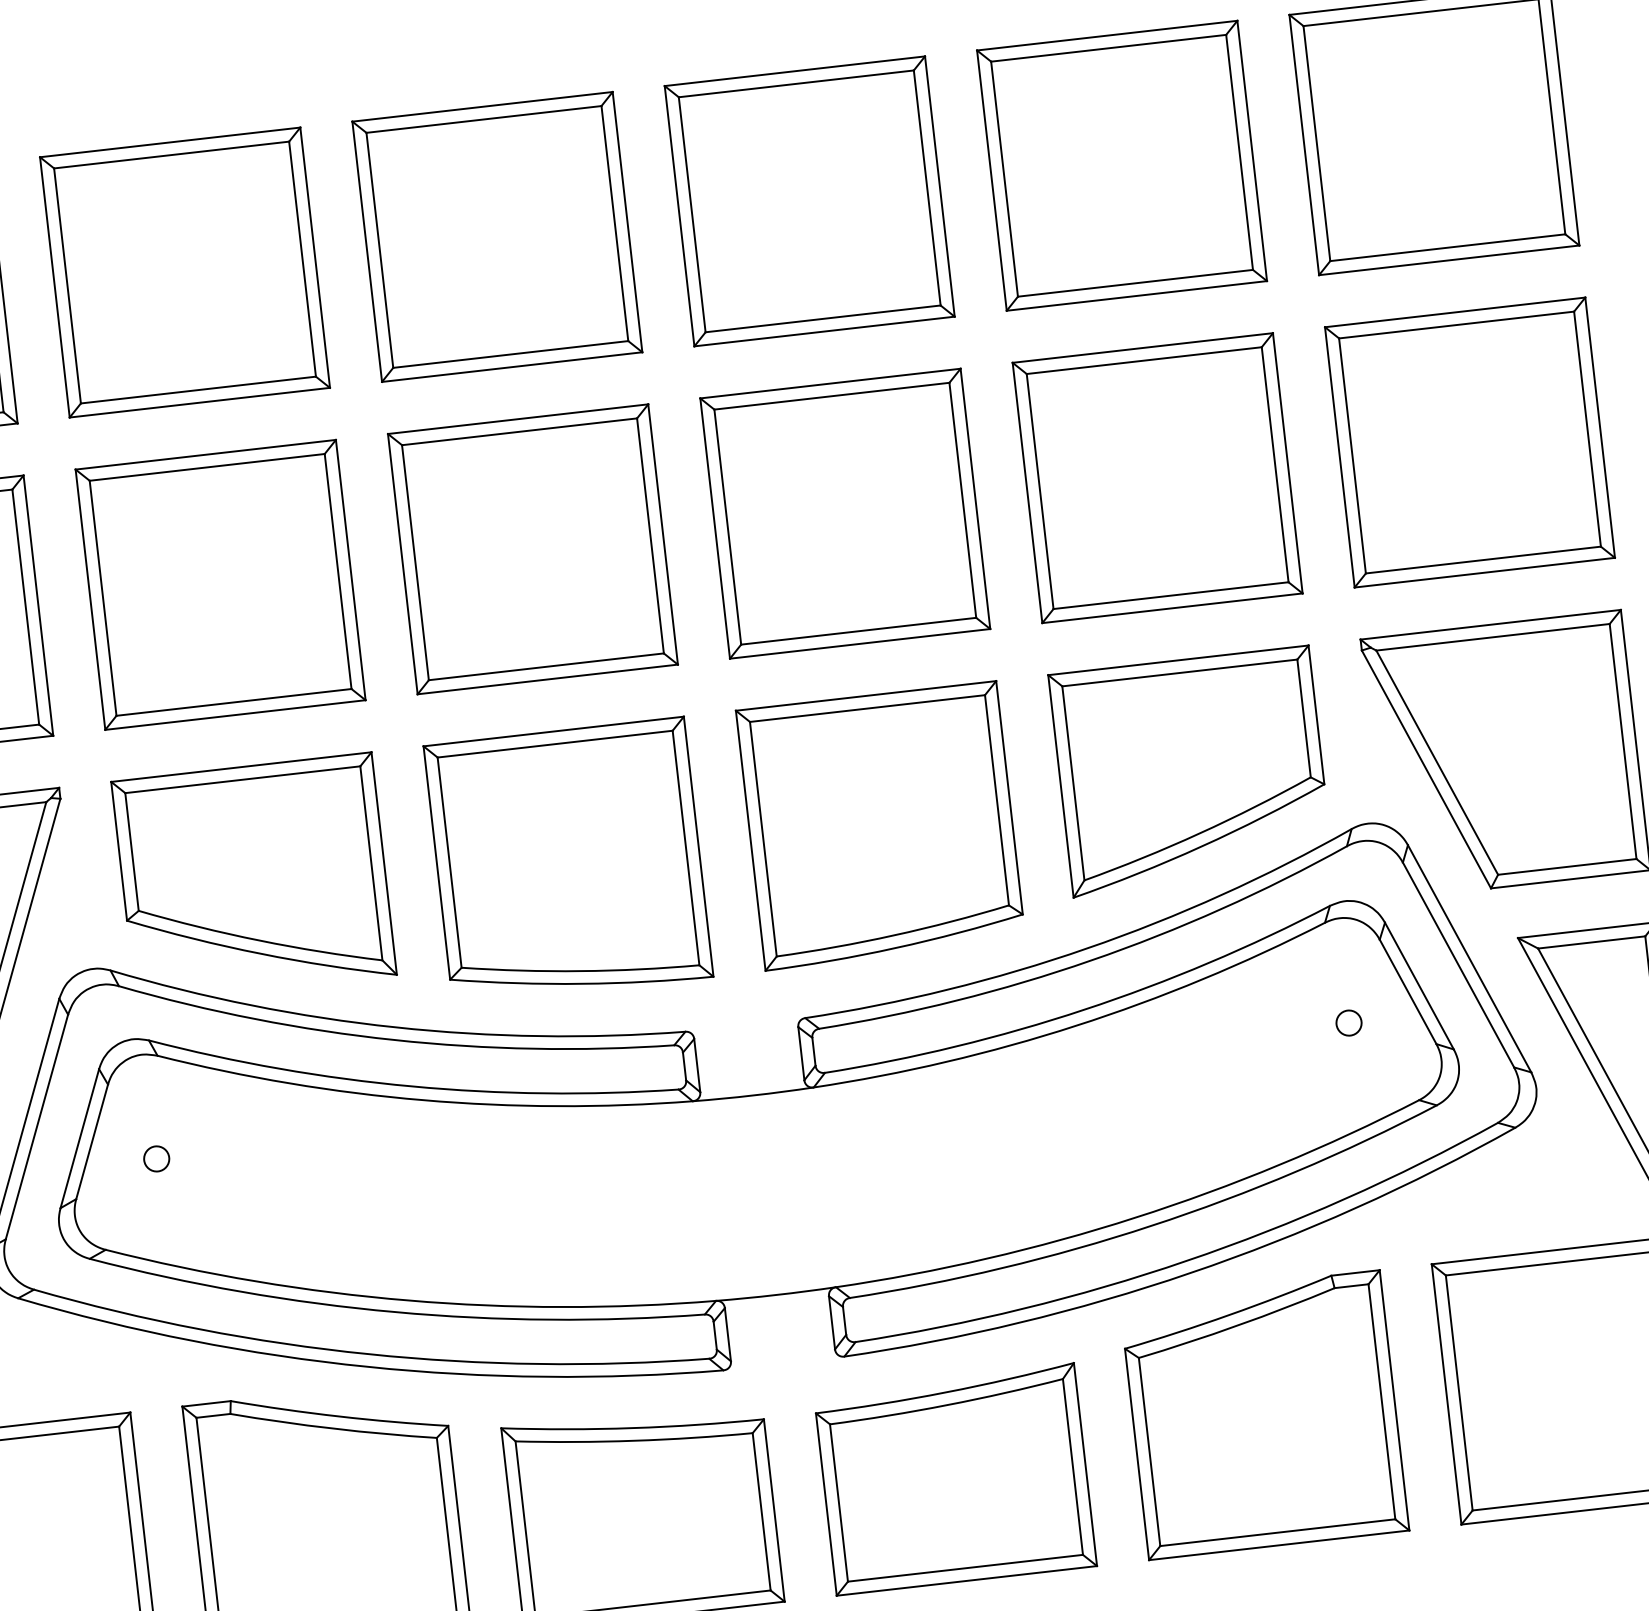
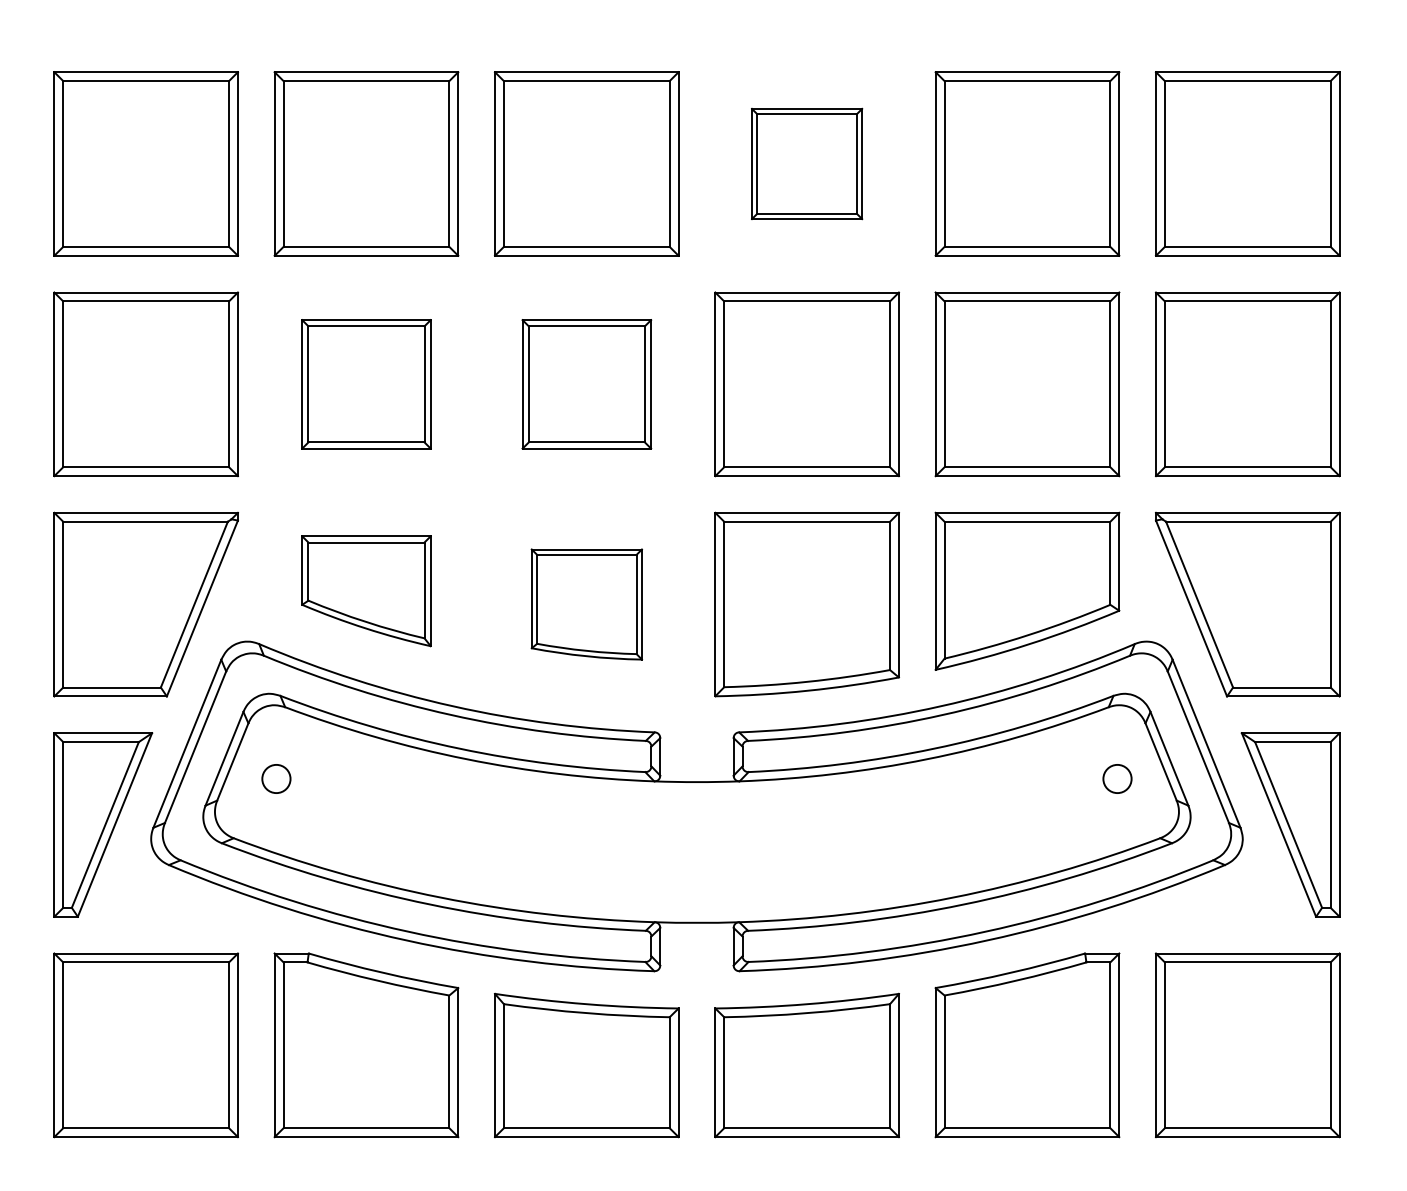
part: (808, 200) -> (806, 163), size x0.6
part: (532, 549) -> (586, 384), size x0.7
part: (220, 585) -> (366, 384), size x0.7
part: (568, 861) -> (586, 604), size x0.6
part: (253, 877) -> (366, 590), size x0.7
circle: (1348, 1022) -> (1117, 778), size x1.6
circle: (156, 1158) -> (276, 778), size x1.6

